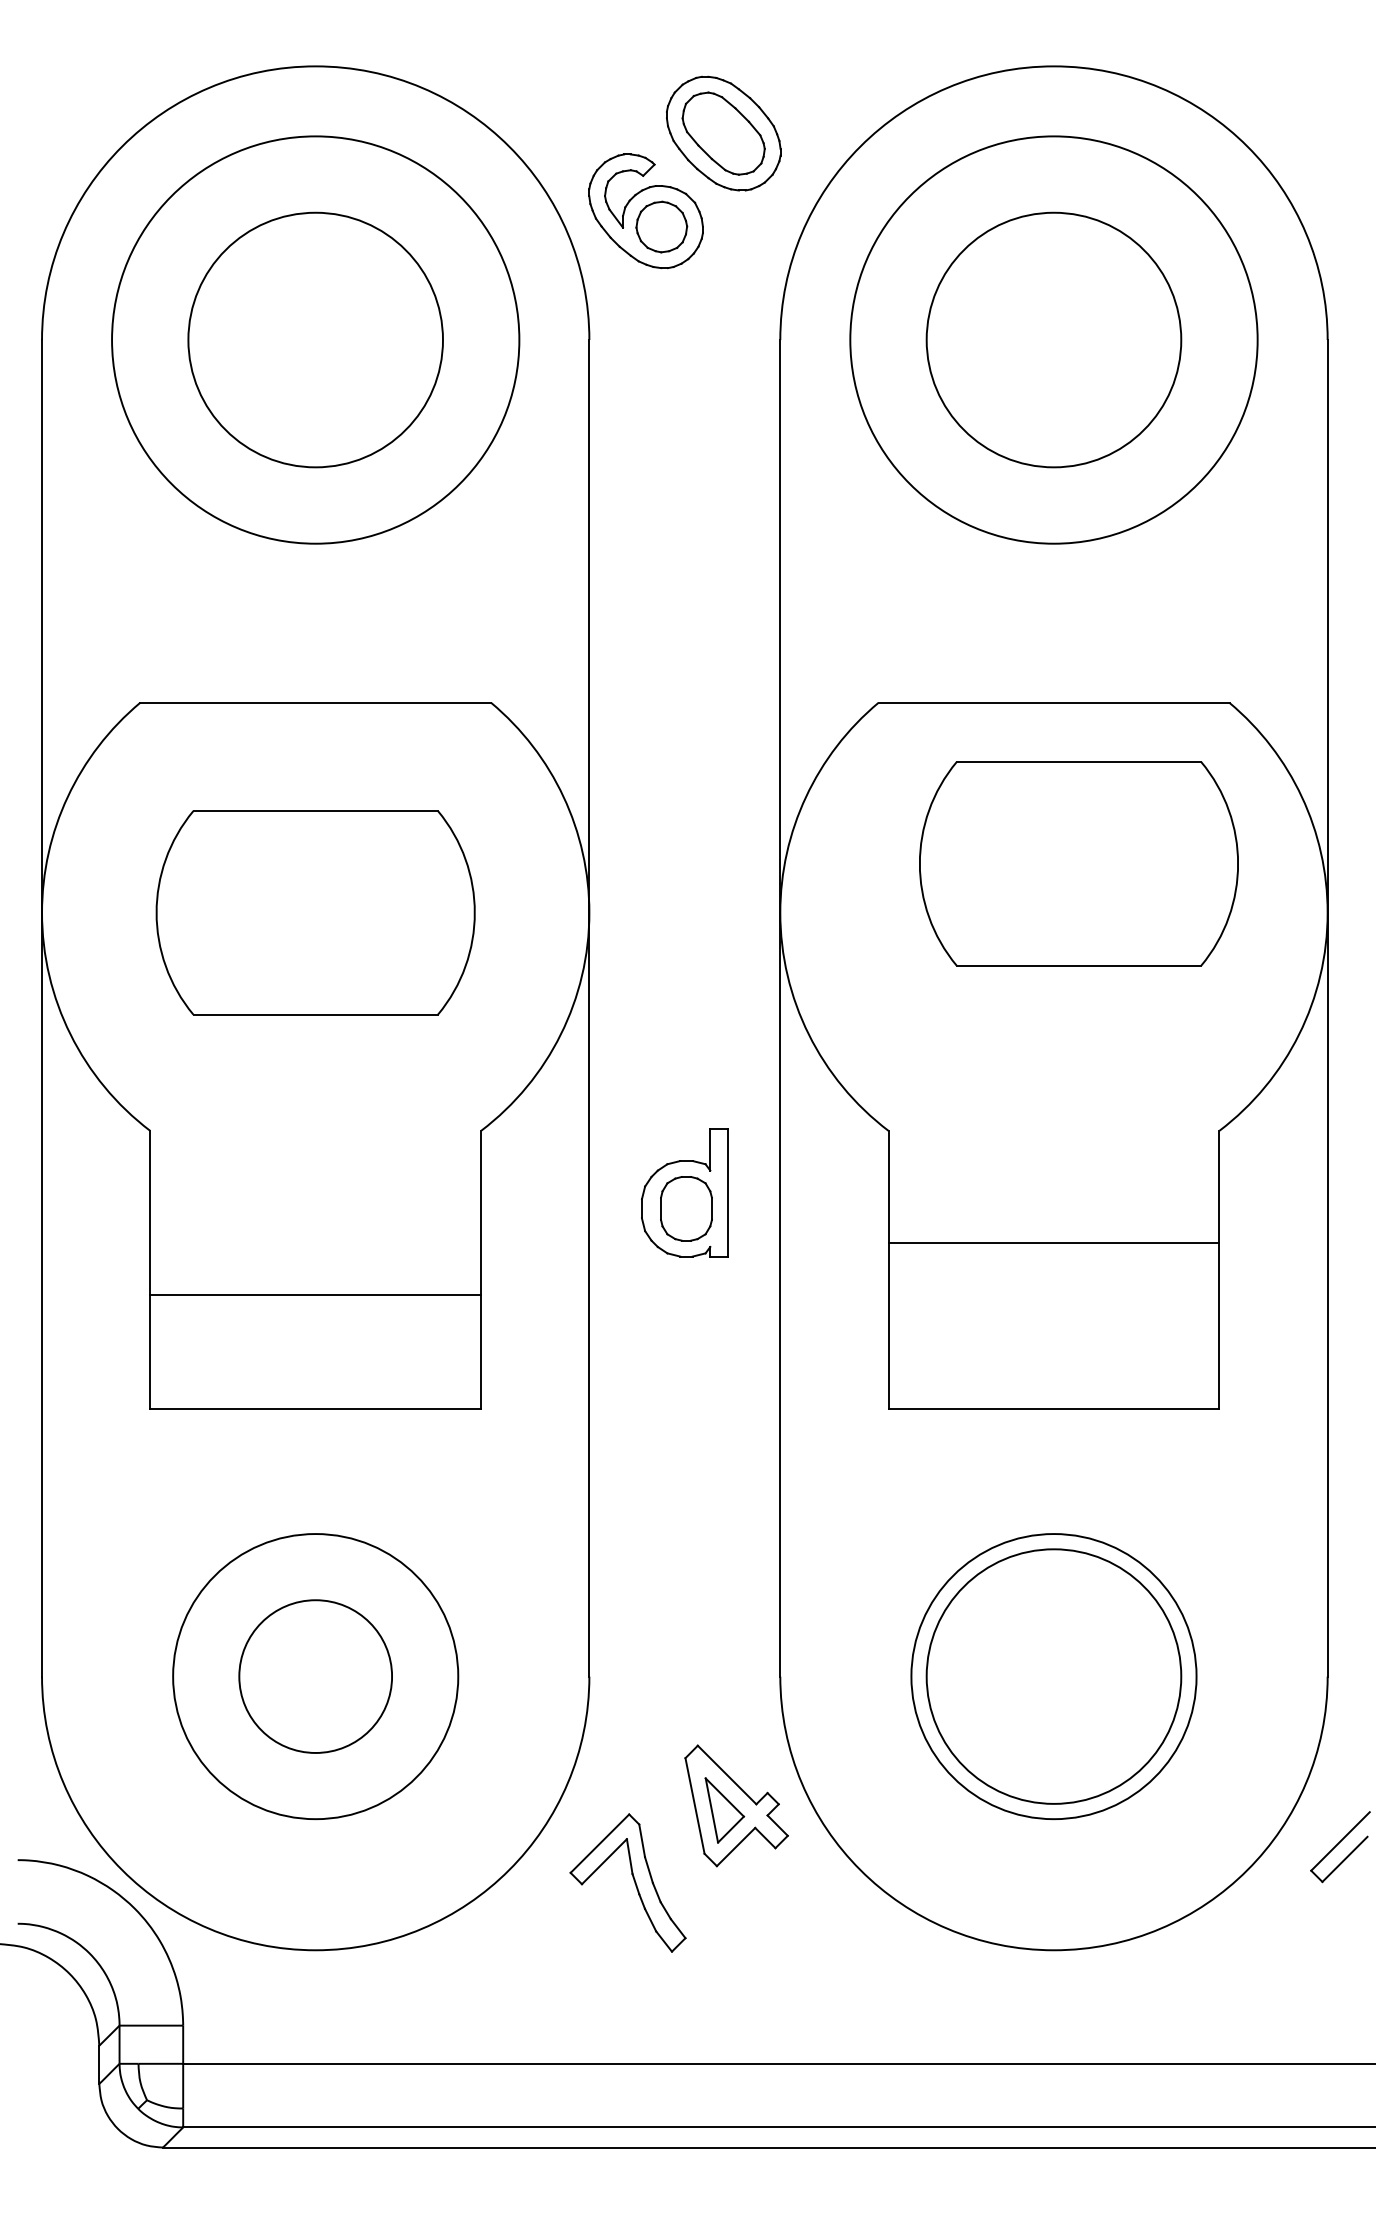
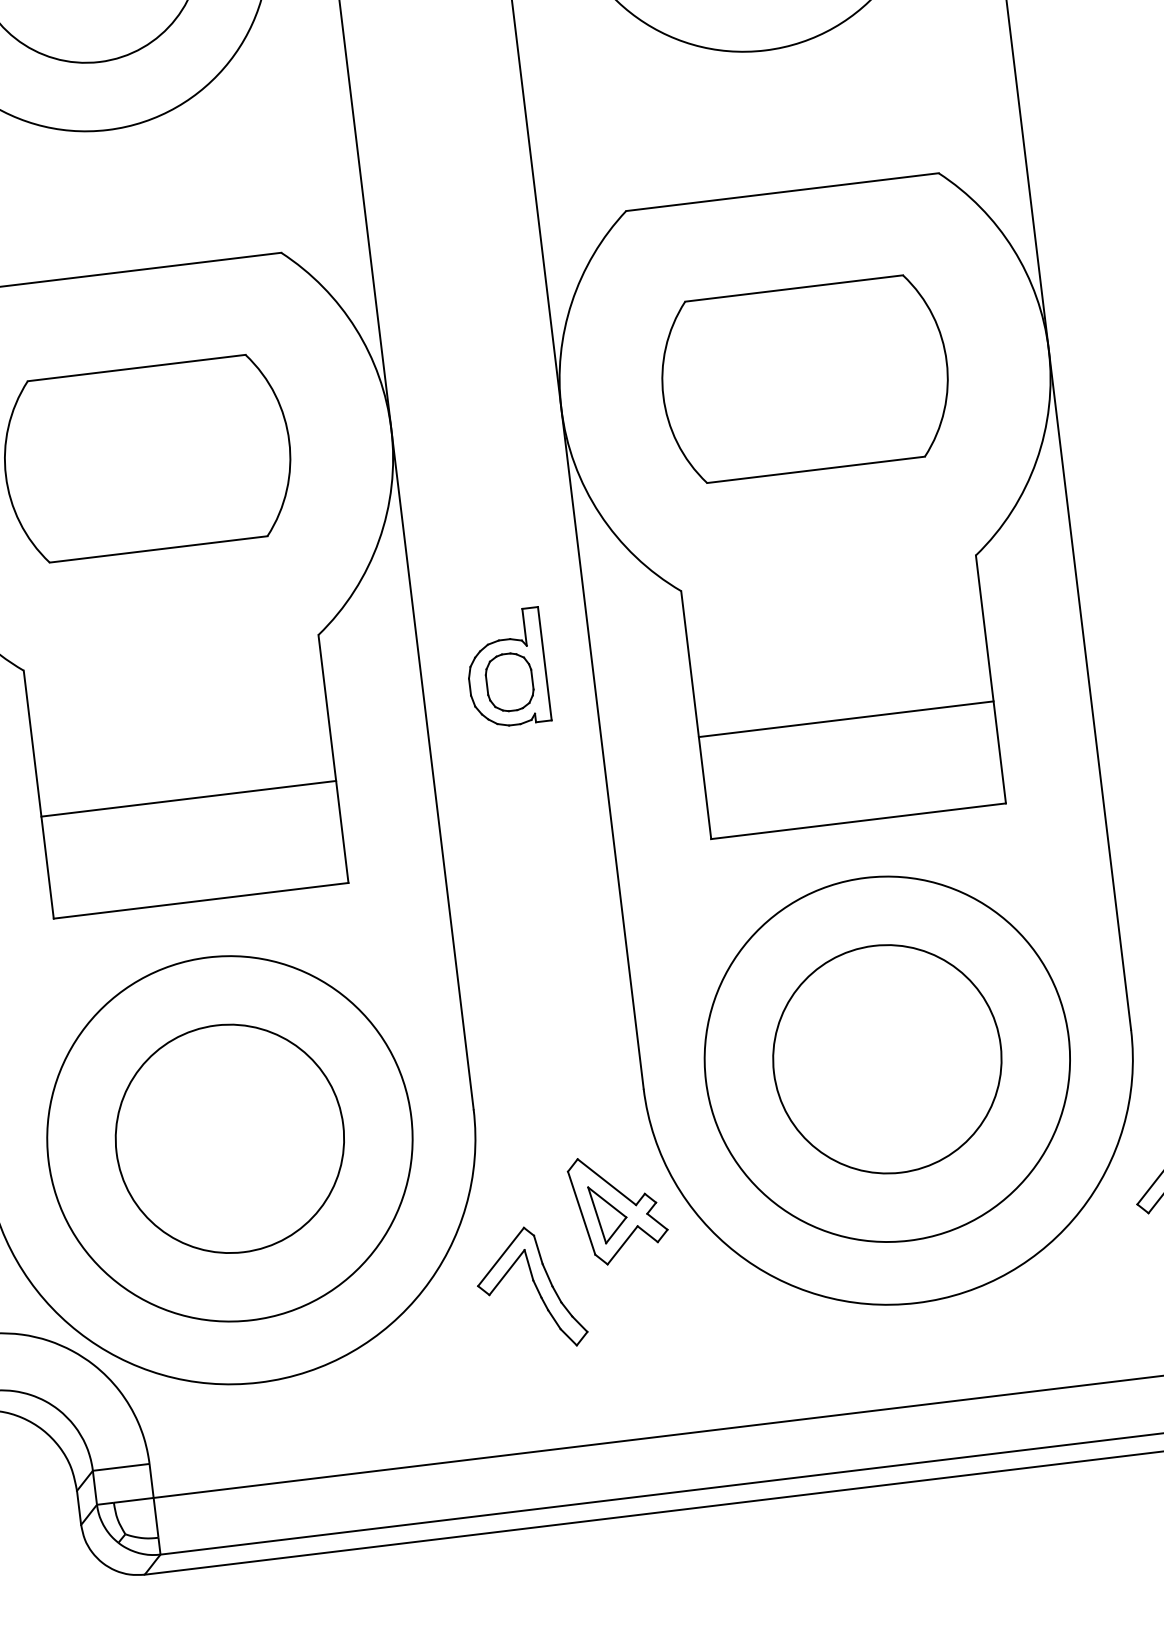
part: (1078, 863) -> (804, 378), moved
line: (1053, 1242) -> (845, 719), moved
circle: (315, 1676) -> (229, 1138), size x1.43
circle: (315, 1676) -> (229, 1138), size x1.67
circle: (1053, 1676) -> (886, 1059), size x1.43

